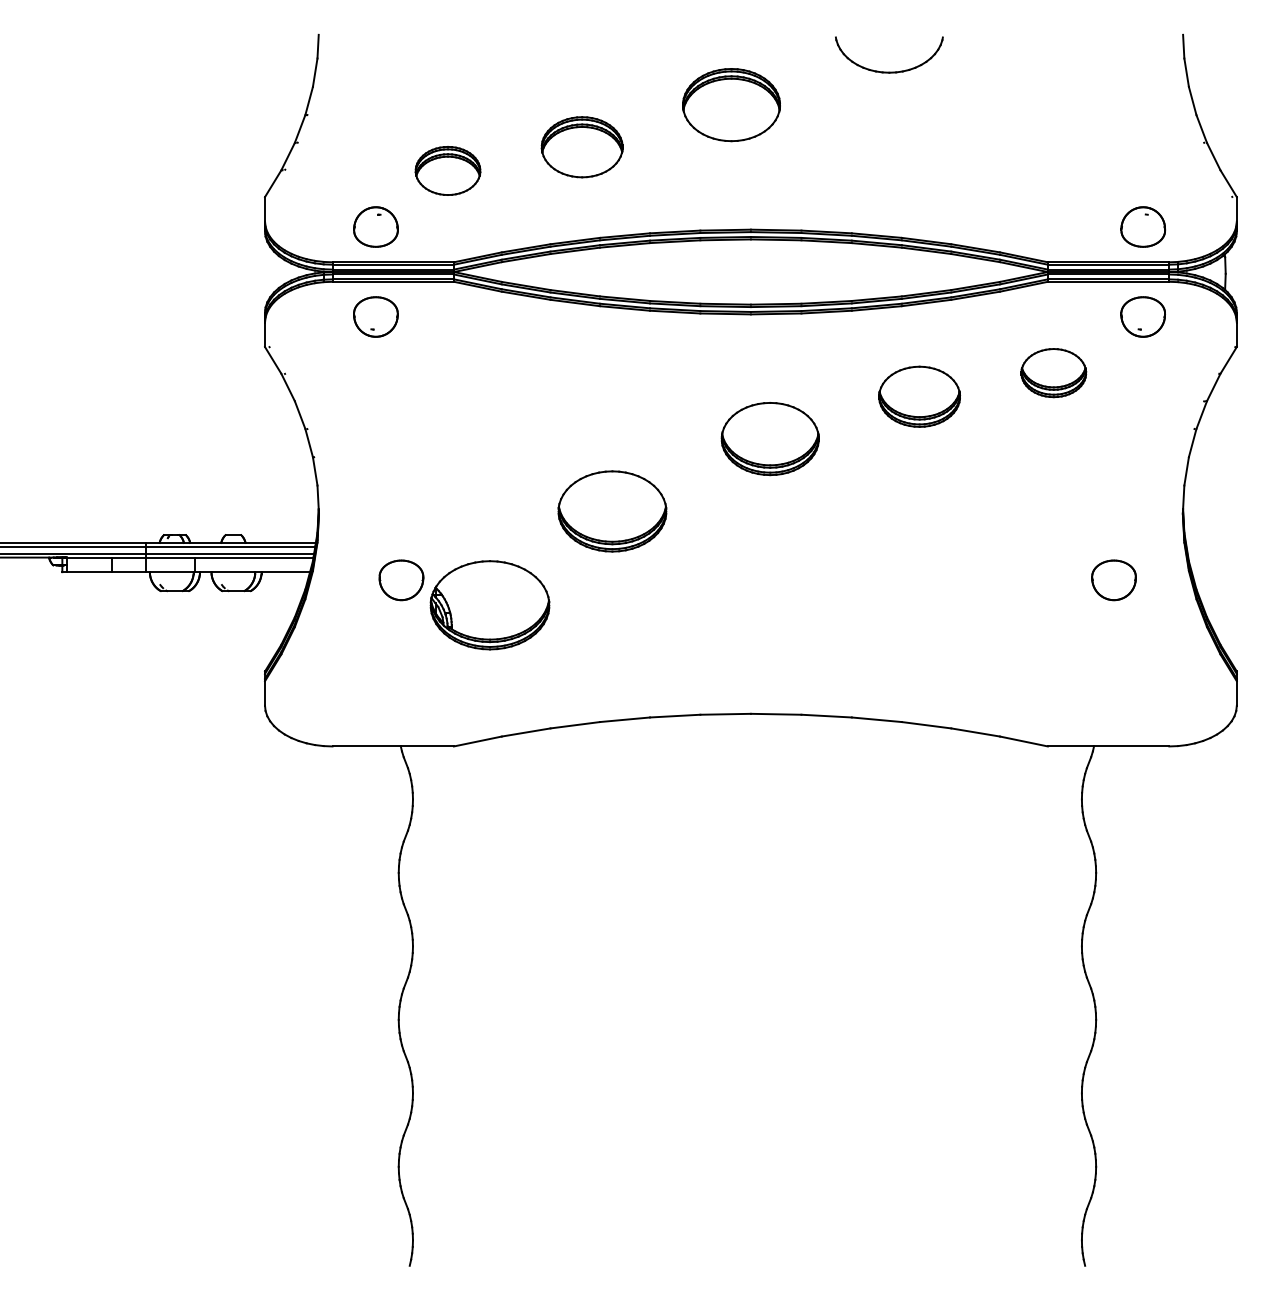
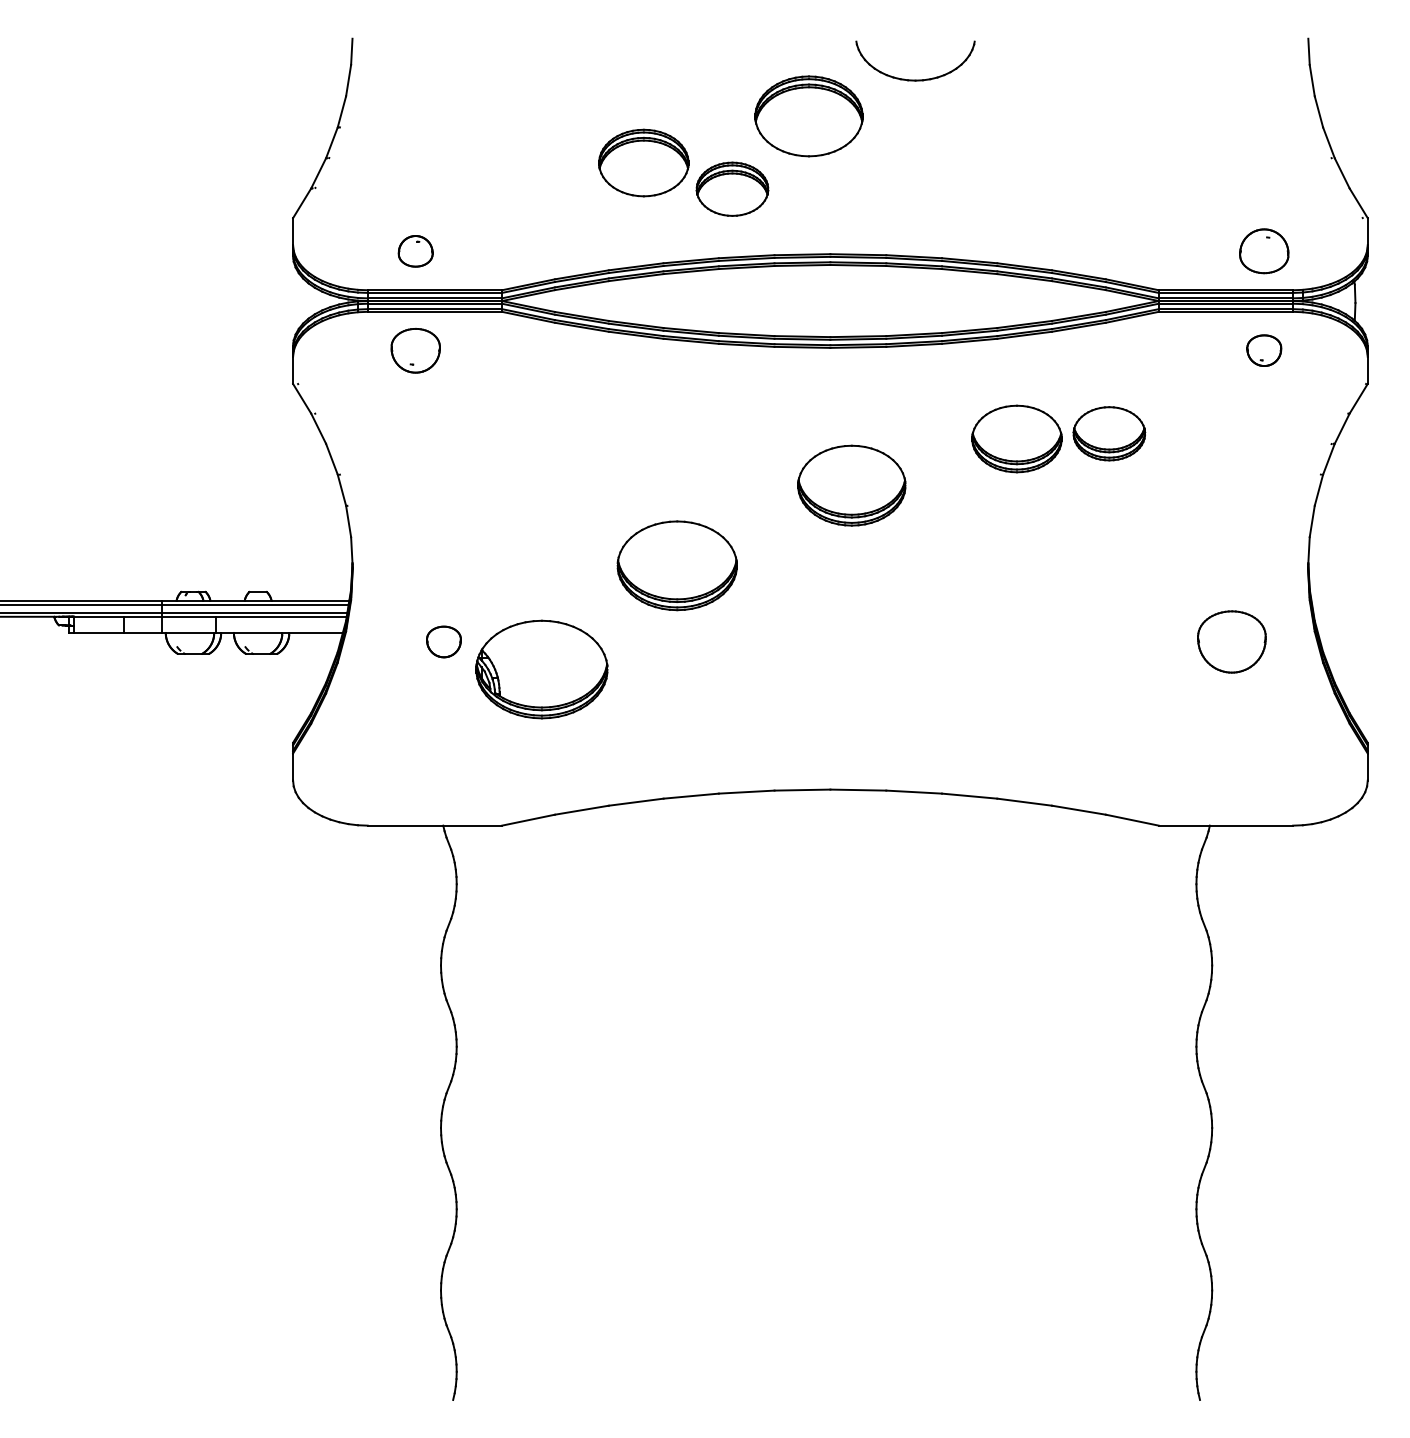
part: (889, 71) -> (915, 79), moved
part: (448, 170) -> (732, 188), moved
part: (375, 227) -> (415, 251), size x0.7
part: (1143, 316) -> (1264, 350), size x0.7
part: (1053, 372) -> (1109, 433), moved
part: (401, 579) -> (443, 641), size x0.7
part: (1113, 579) -> (1231, 641), size x1.4

